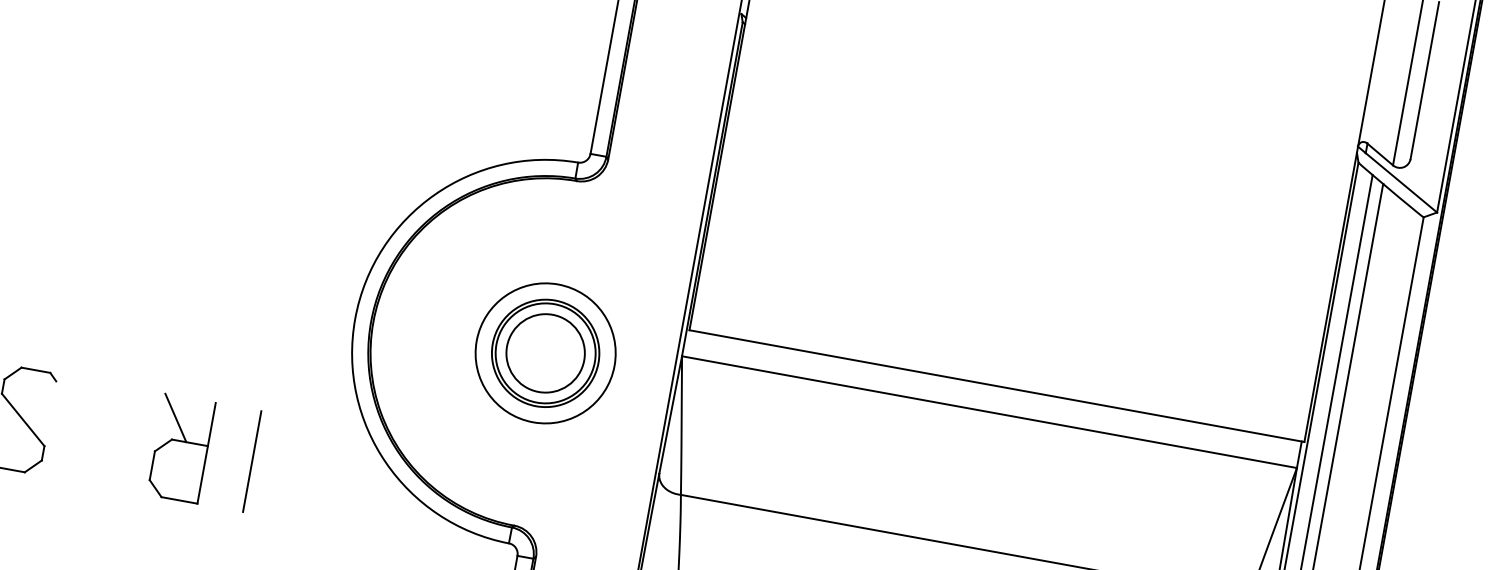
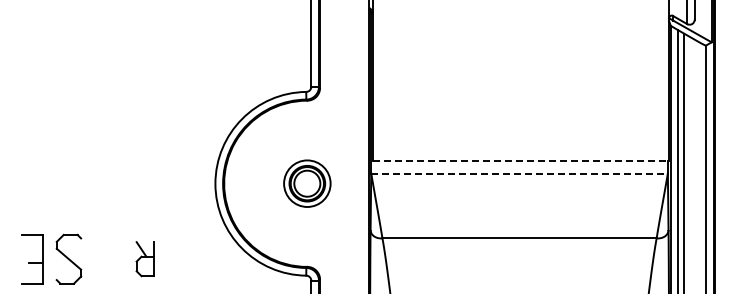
part: (546, 352) -> (307, 183), size x0.7
line: (998, 385) -> (521, 160), solid -> dashed
line: (991, 412) -> (520, 173), solid -> dashed
part: (180, 446) -> (144, 258), size x0.7
line: (252, 460) -> (179, 258), removed

